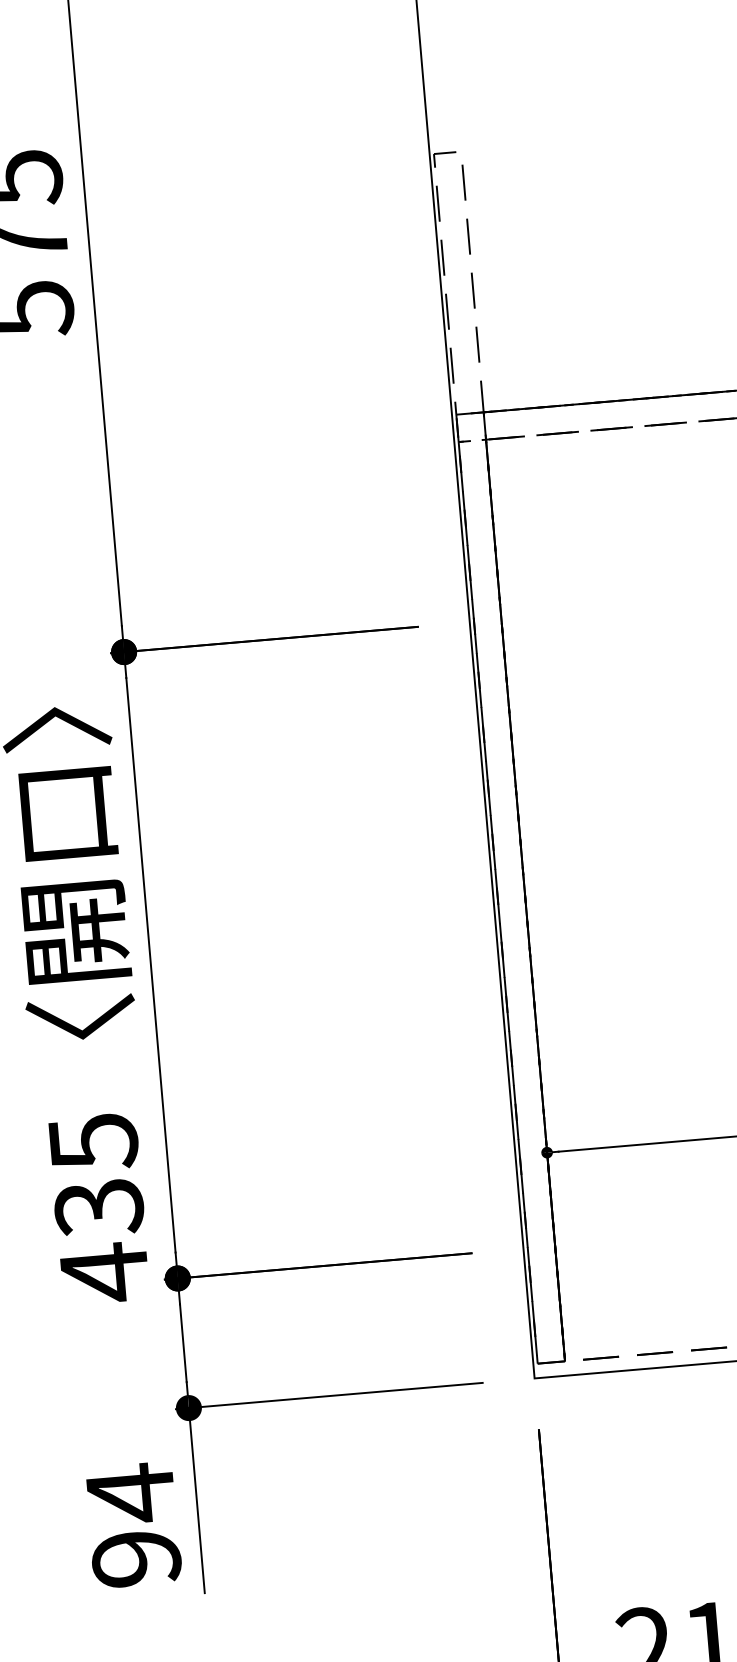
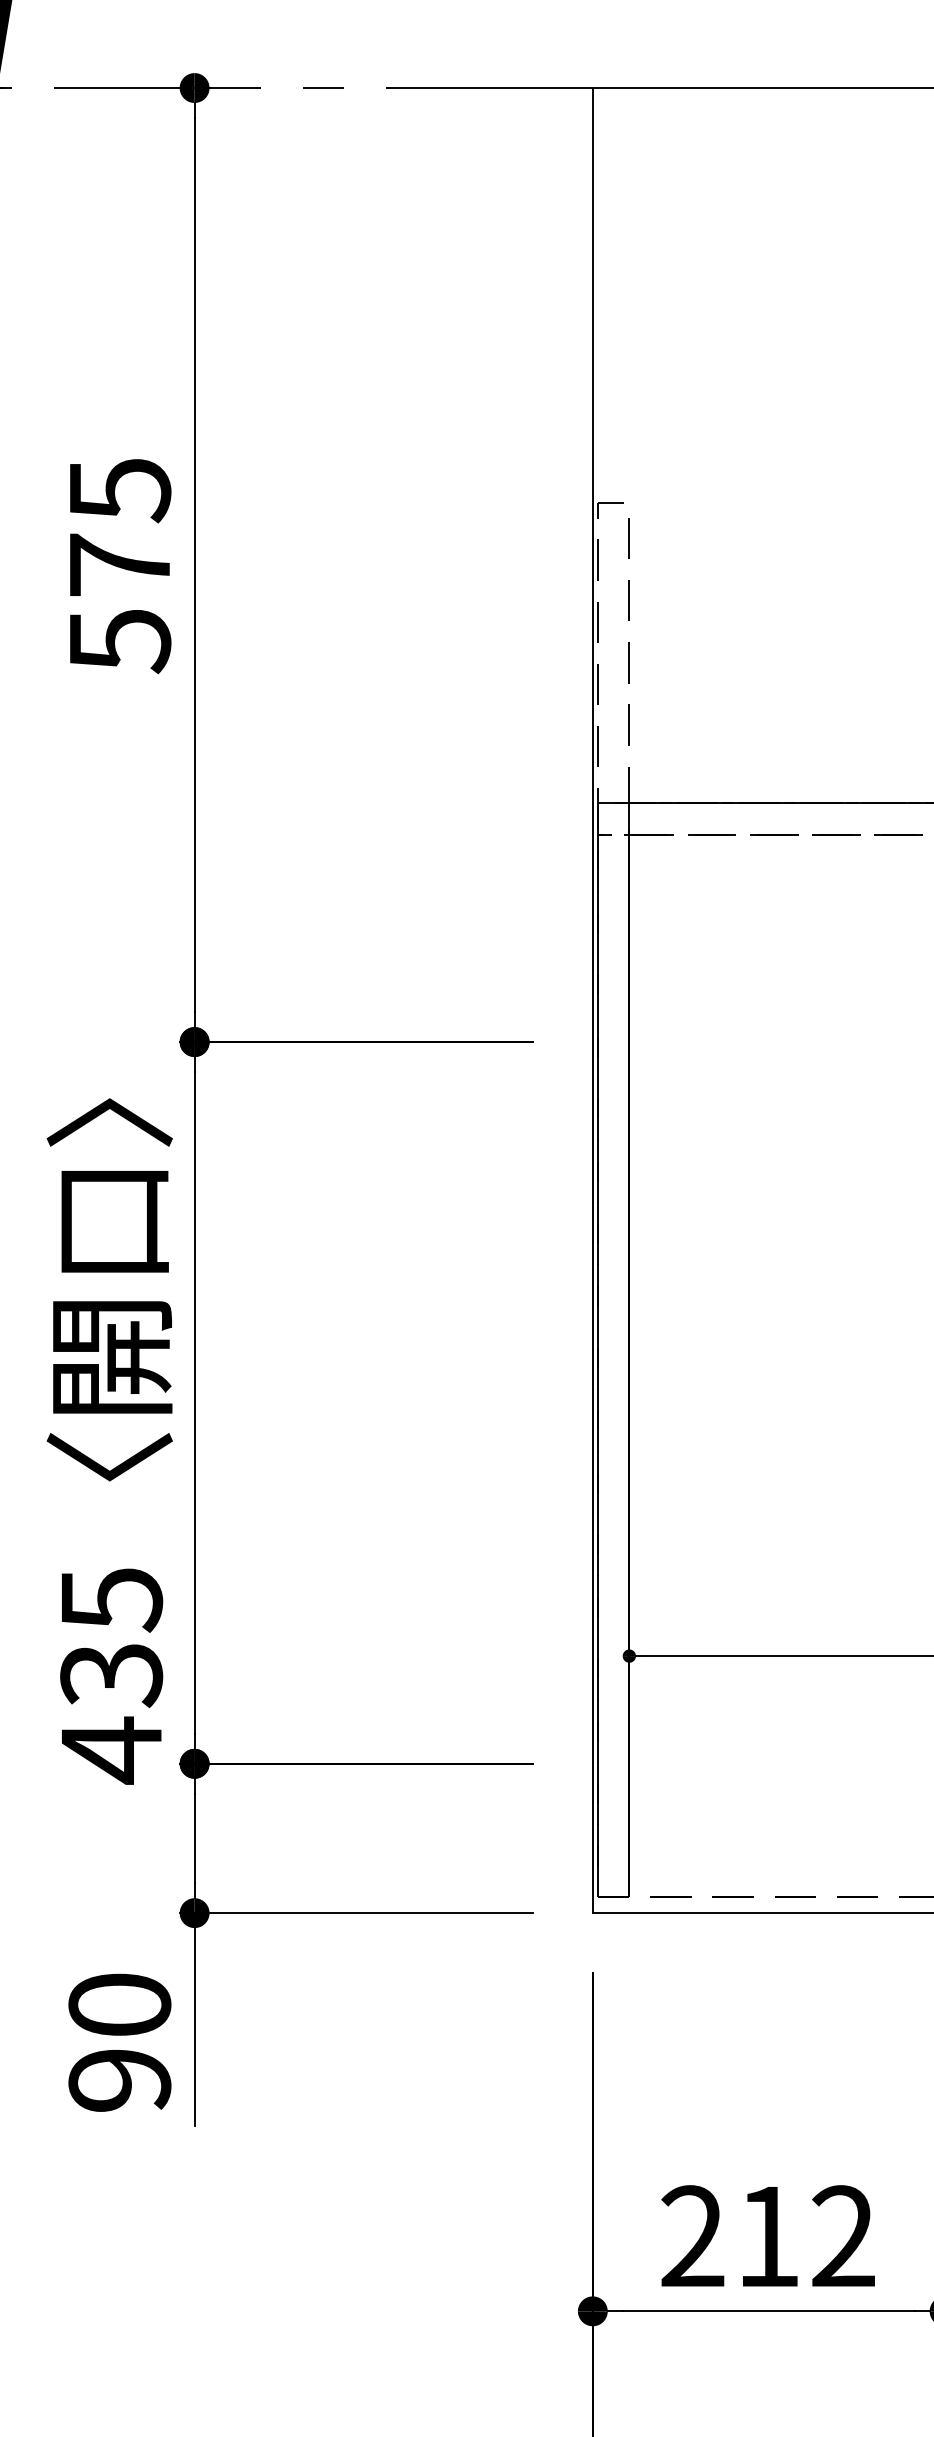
text: (130, 1493) -> (119, 2005), 94 -> 90

